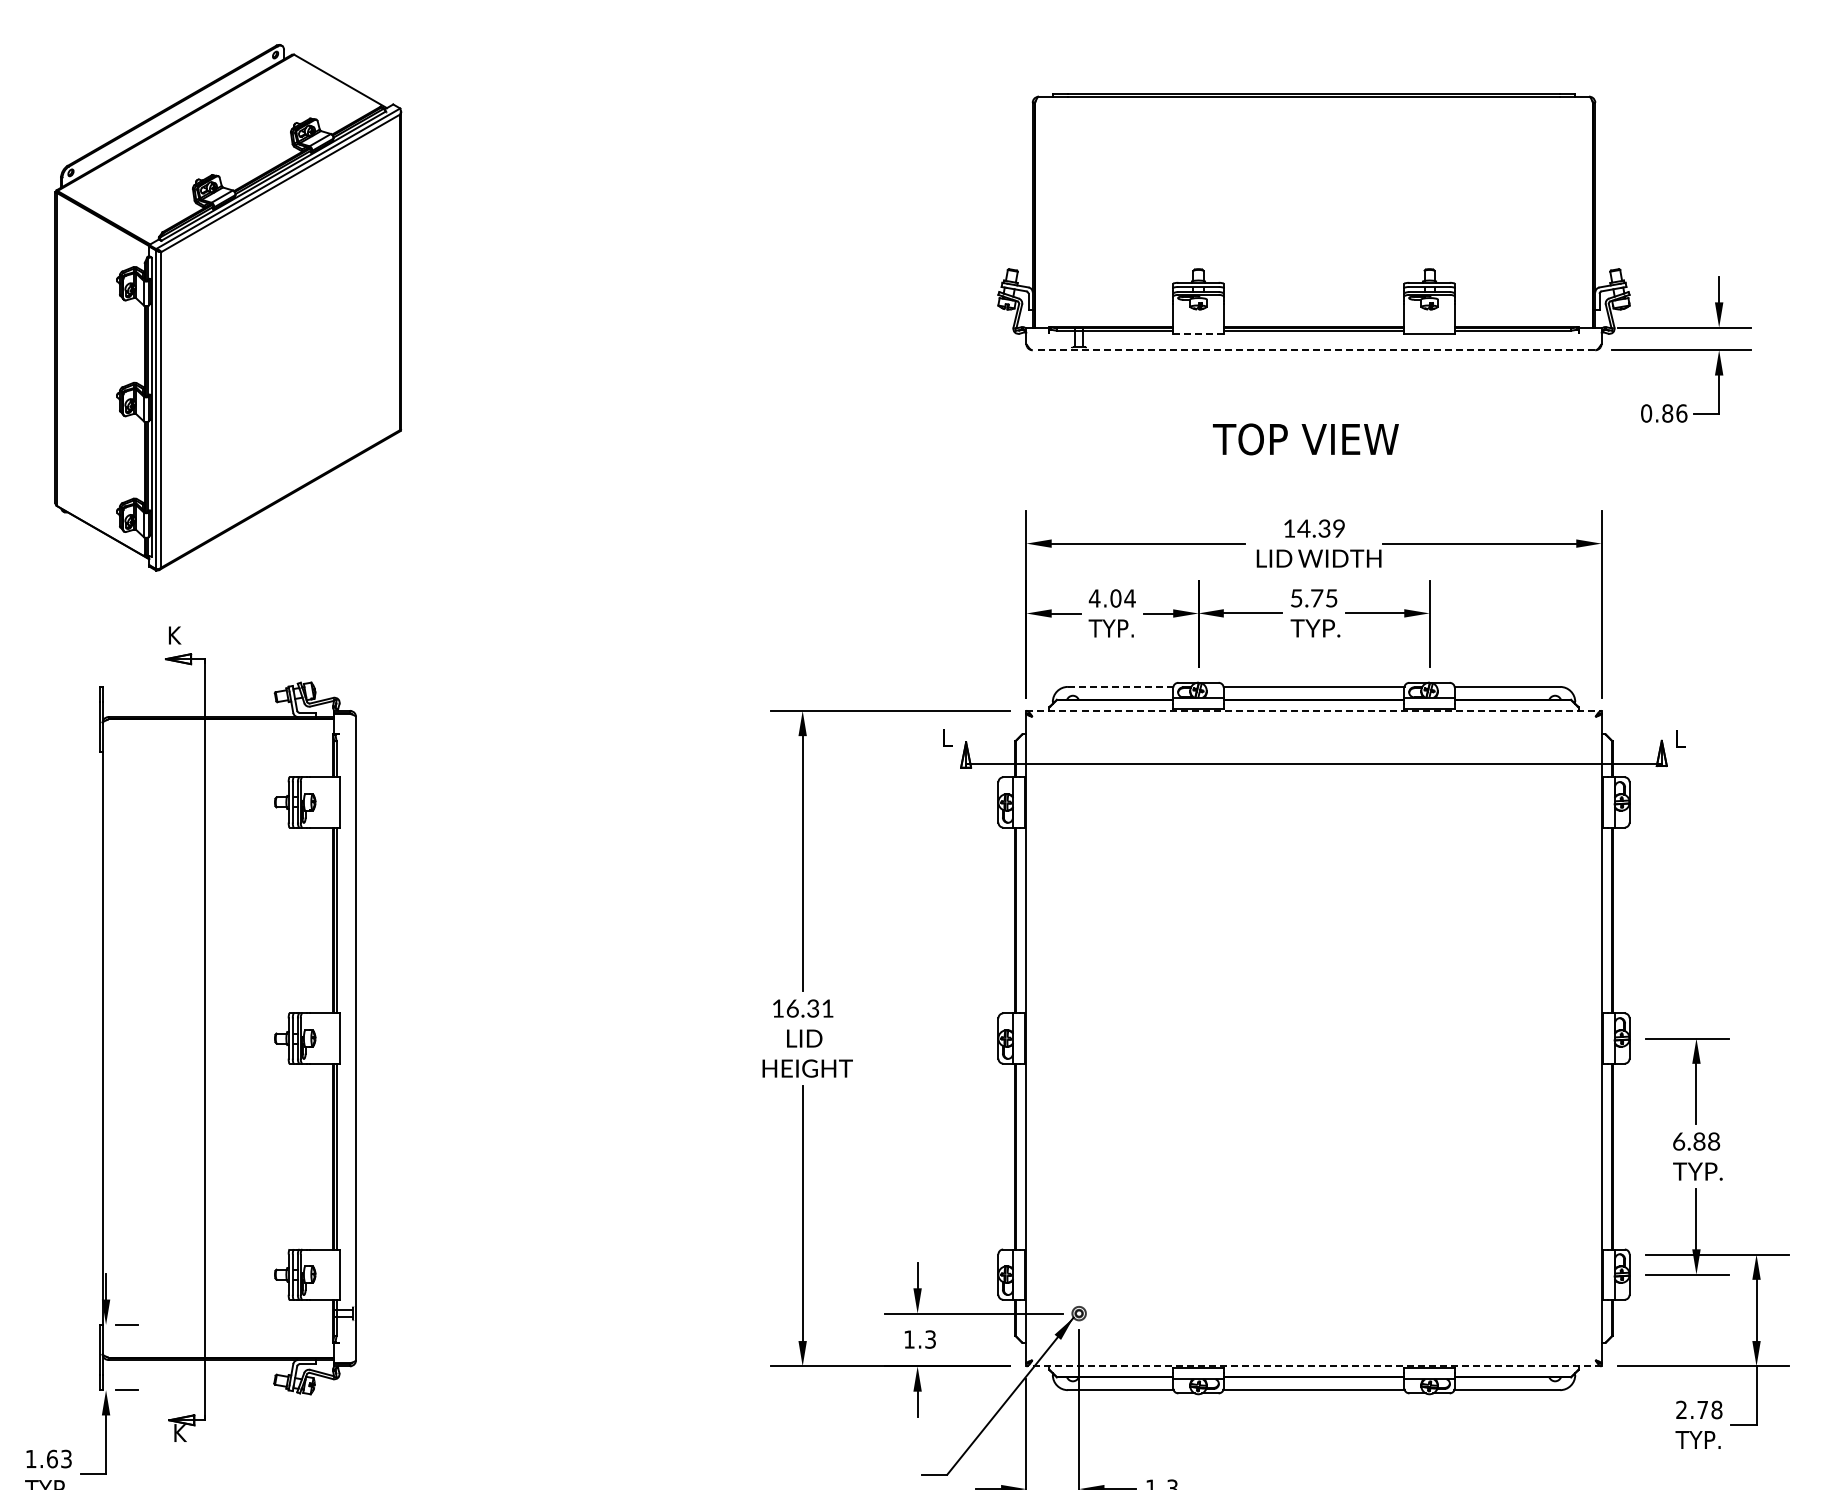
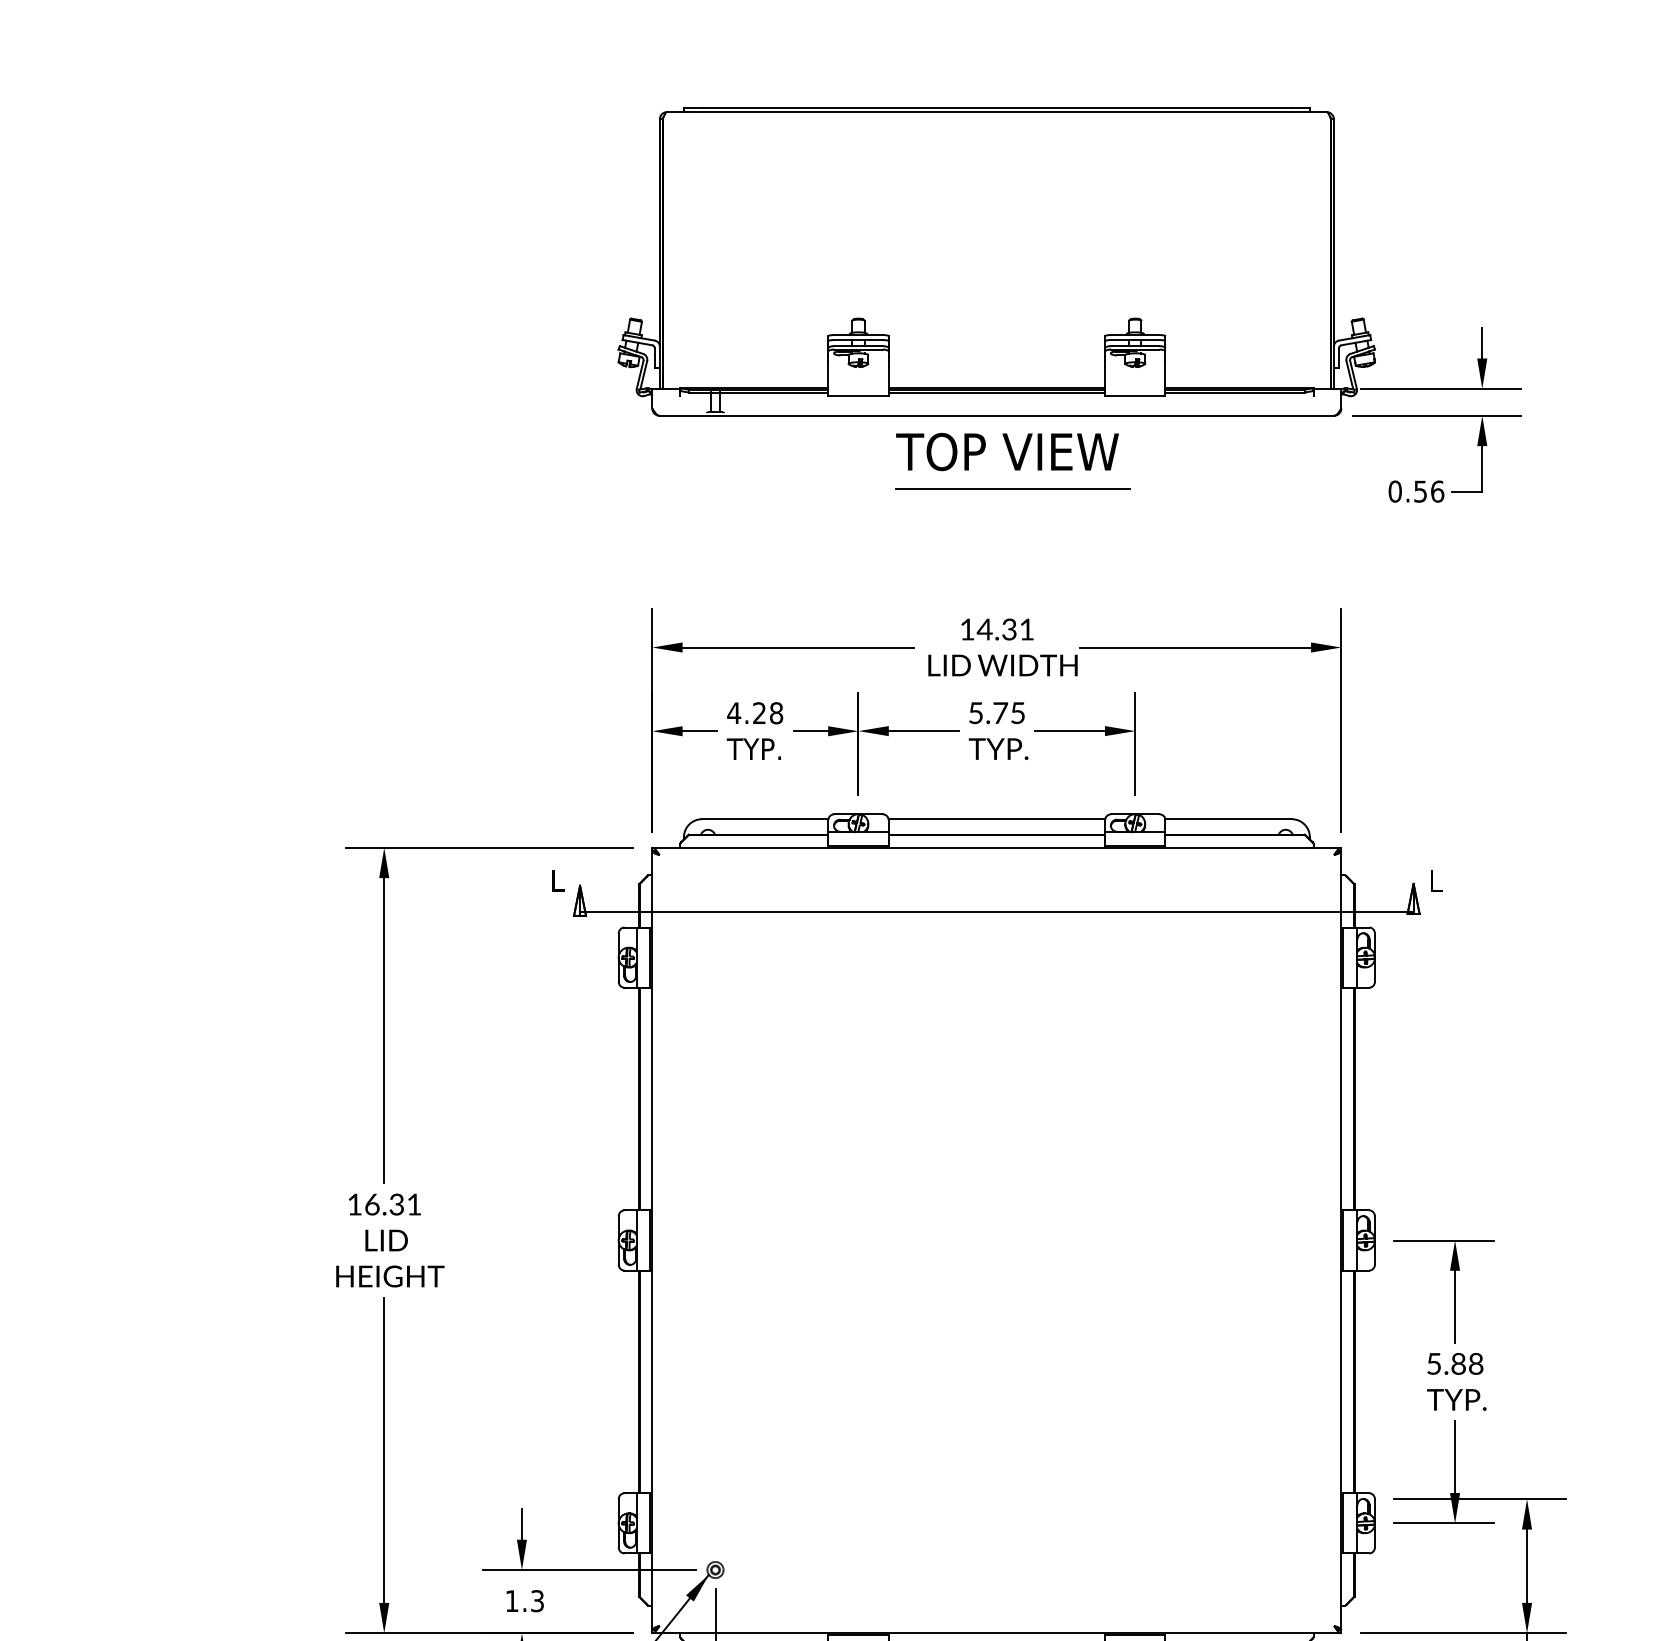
line: (1198, 333) -> (858, 395), dashed -> solid
line: (1313, 350) -> (996, 416), dashed -> solid
line: (1327, 410) -> (1013, 488), added
text: (1667, 413) -> (1420, 491), 0.86 -> 0.56
text: (1305, 439) -> (1007, 452), moved
text: (1338, 528) -> (1026, 629), 14.39 -> 14.31
text: (1122, 598) -> (767, 713), 4.04 -> 4.28
line: (1120, 686) -> (765, 818), dashed -> solid
line: (1313, 710) -> (996, 847), dashed -> solid
text: (1679, 1141) -> (1434, 1363), 6.88 -> 5.88
line: (1313, 1366) -> (996, 1633), dashed -> solid

